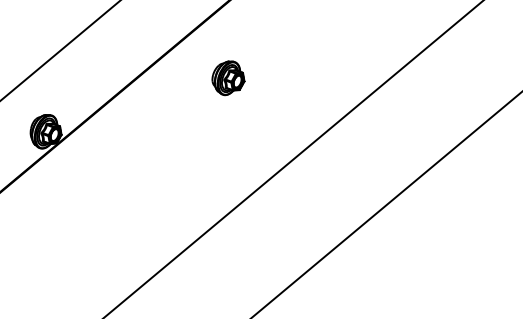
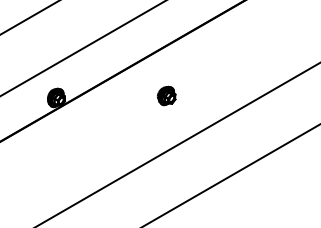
part: (227, 77) -> (166, 95), moved

